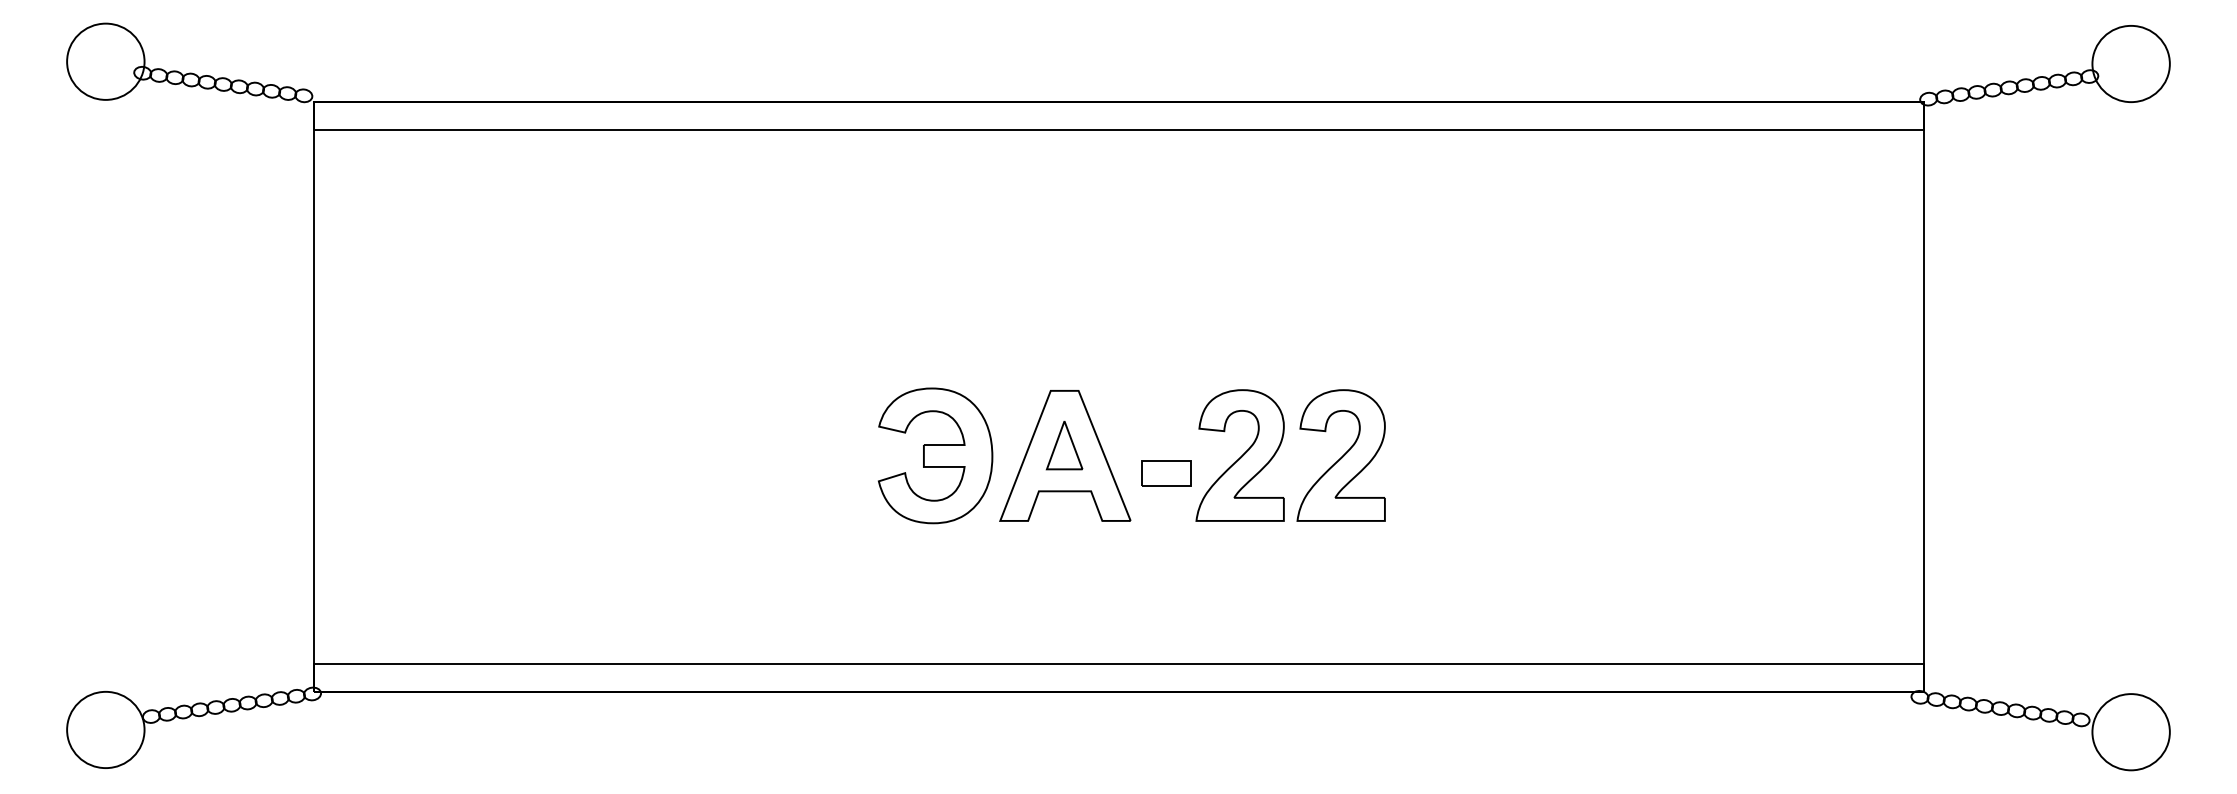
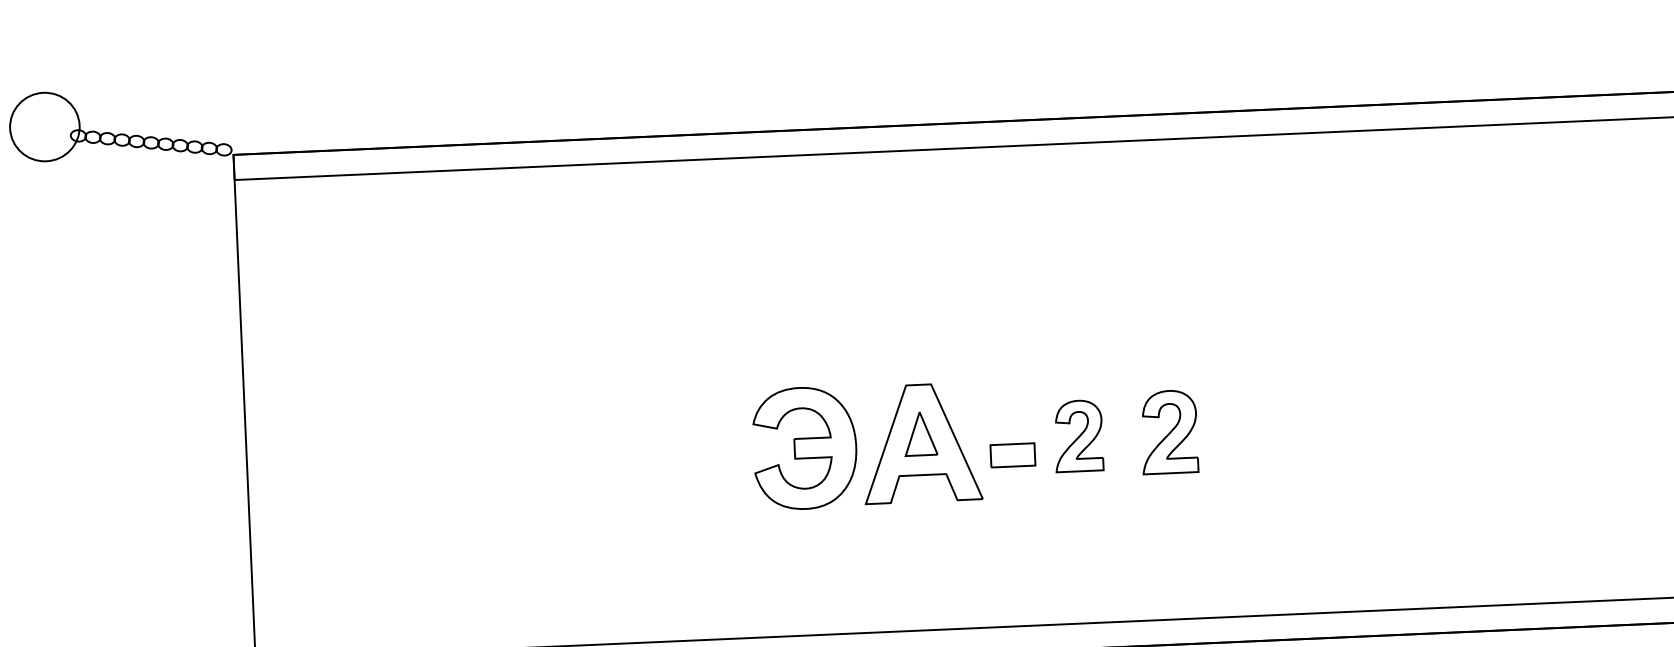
part: (1239, 455) -> (1078, 436), size x0.6
part: (1340, 455) -> (1168, 432), size x0.7

